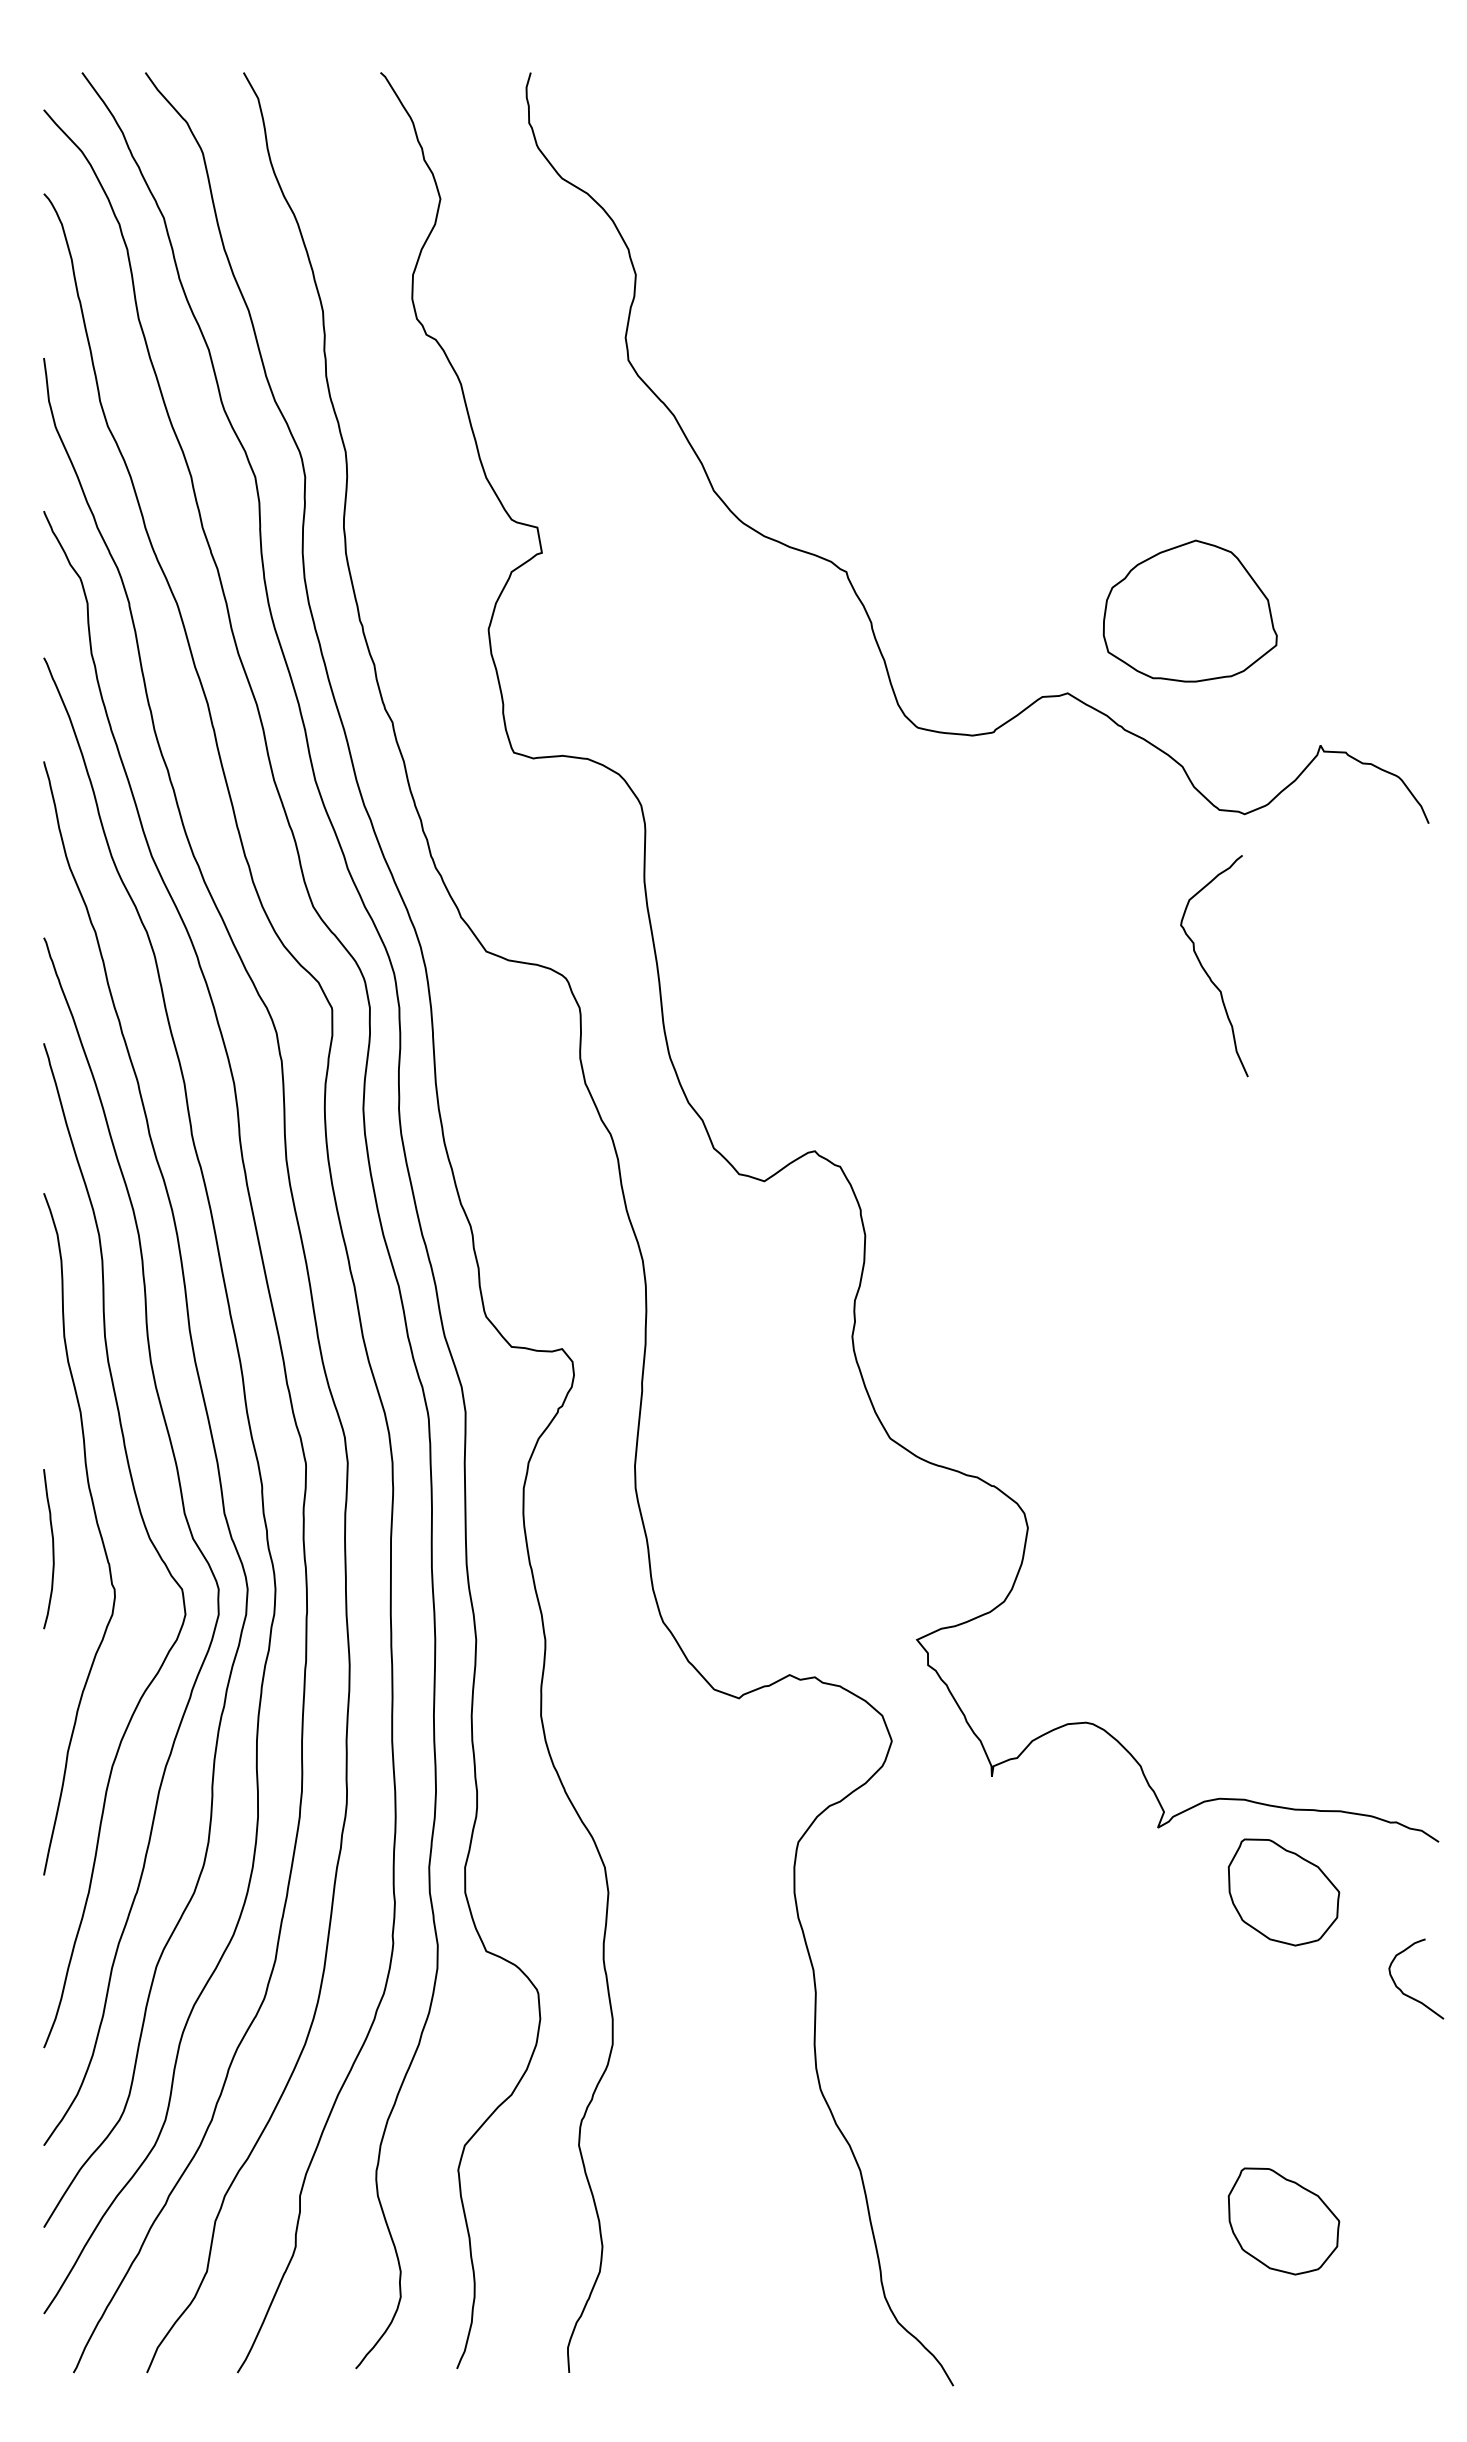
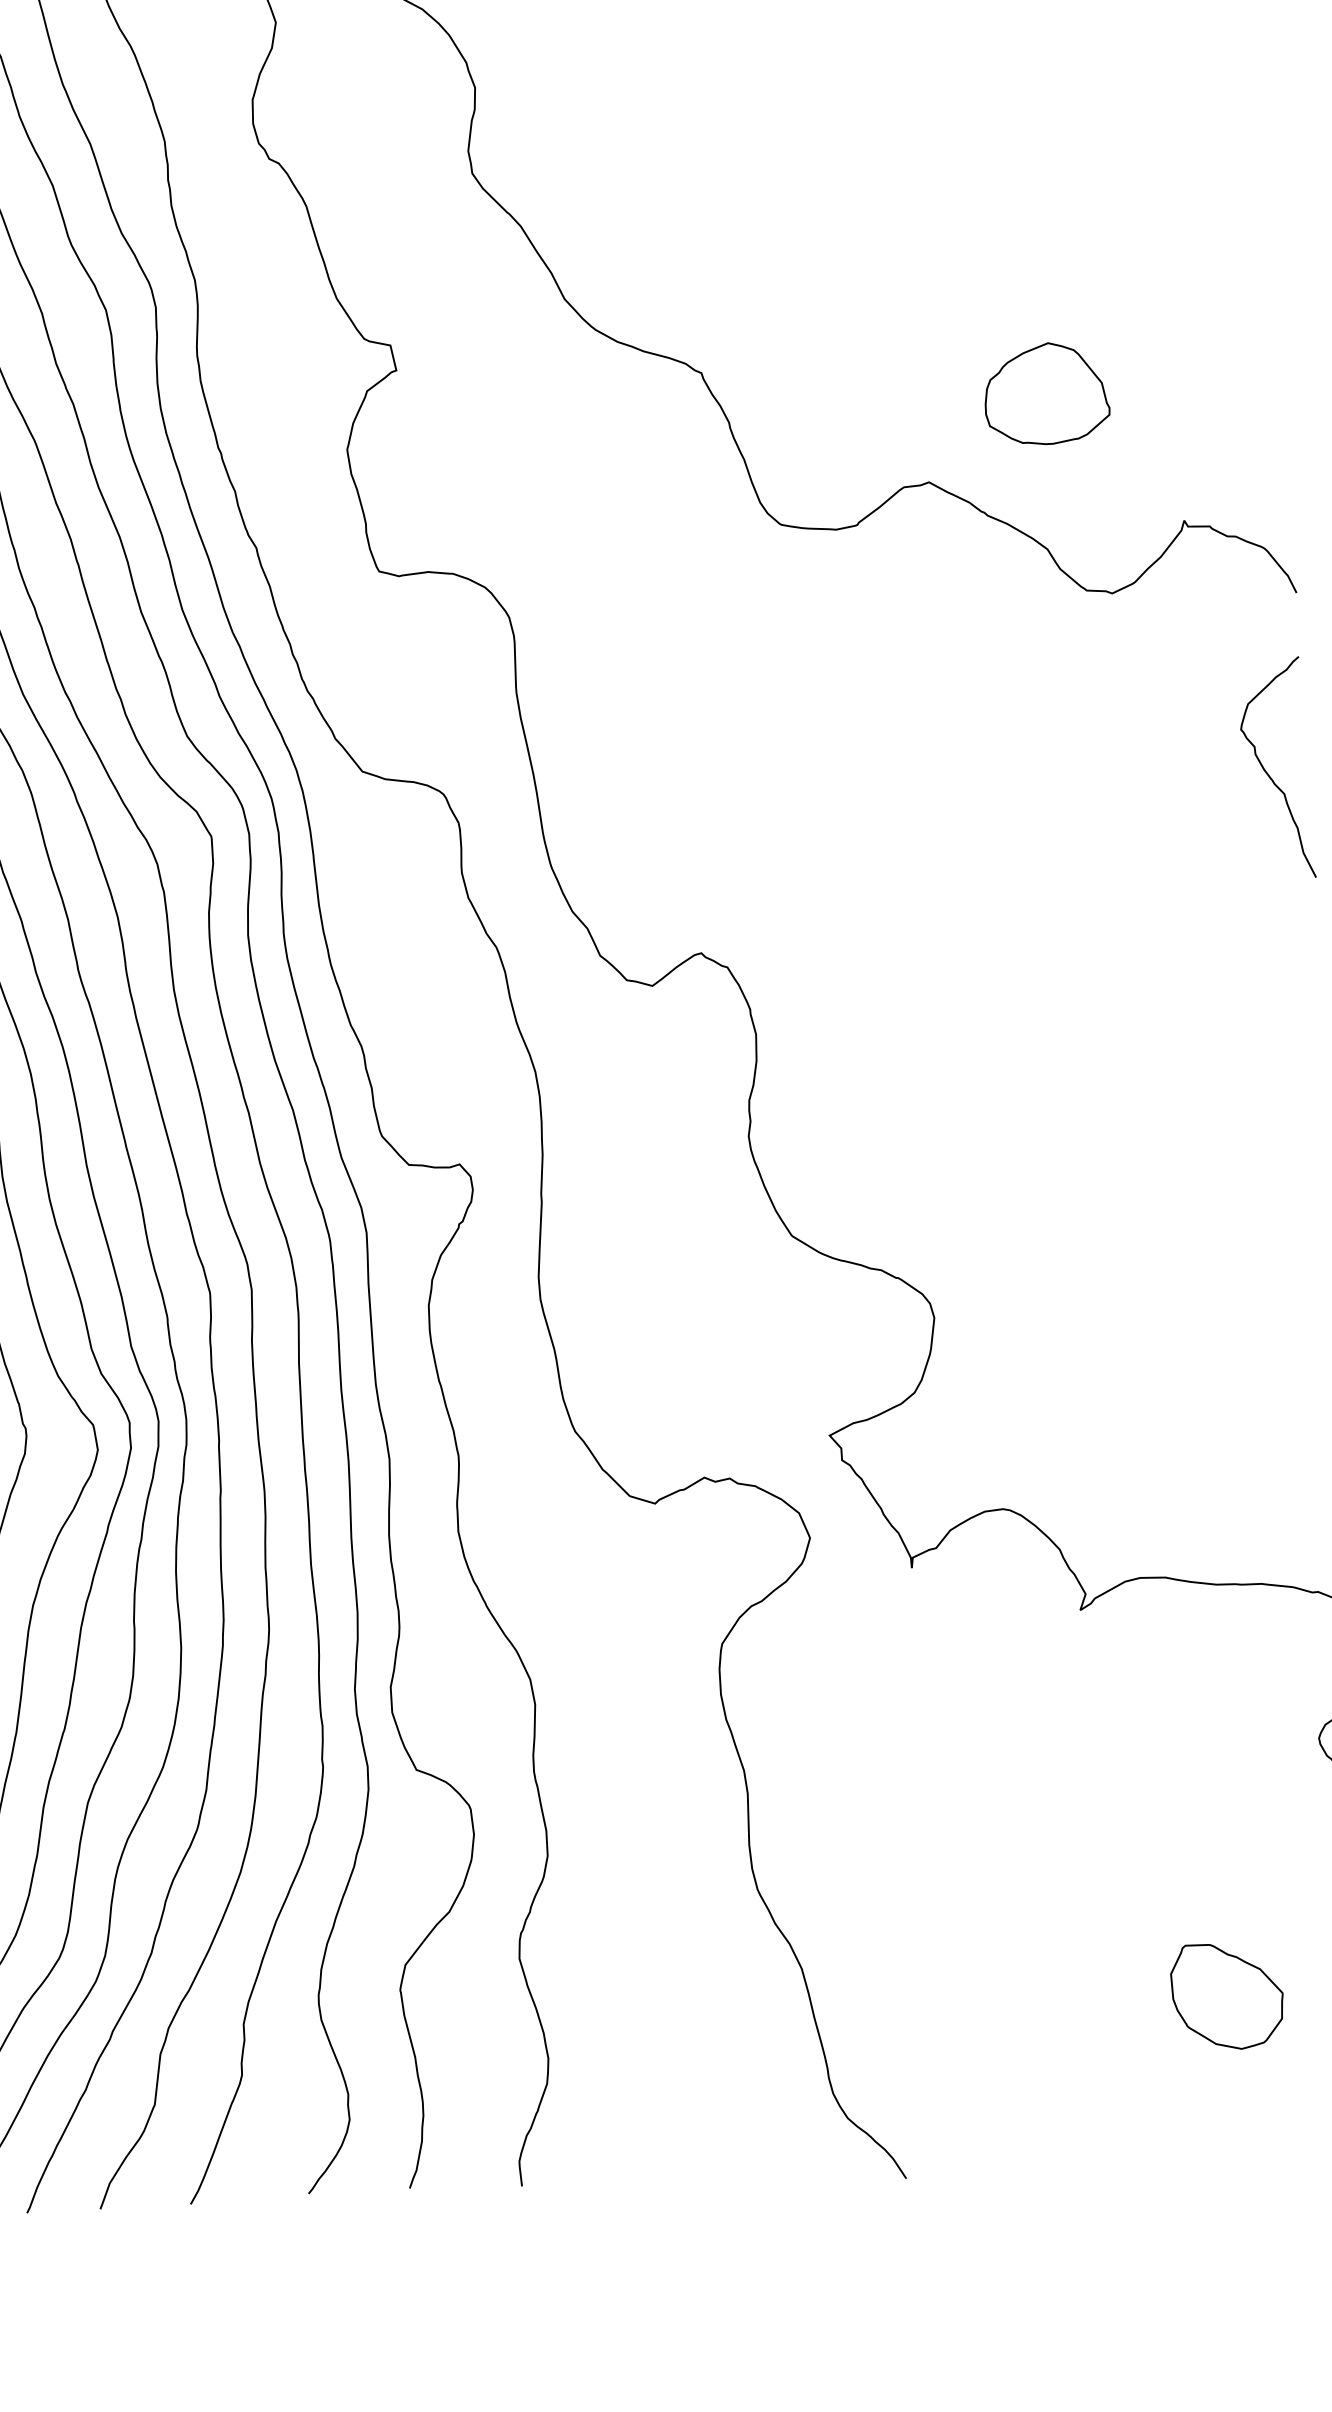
part: (1189, 611) -> (1046, 394), size x0.71
curve: (1207, 972) -> (1270, 775), moved
part: (1283, 1892) -> (1209, 1668), removed

